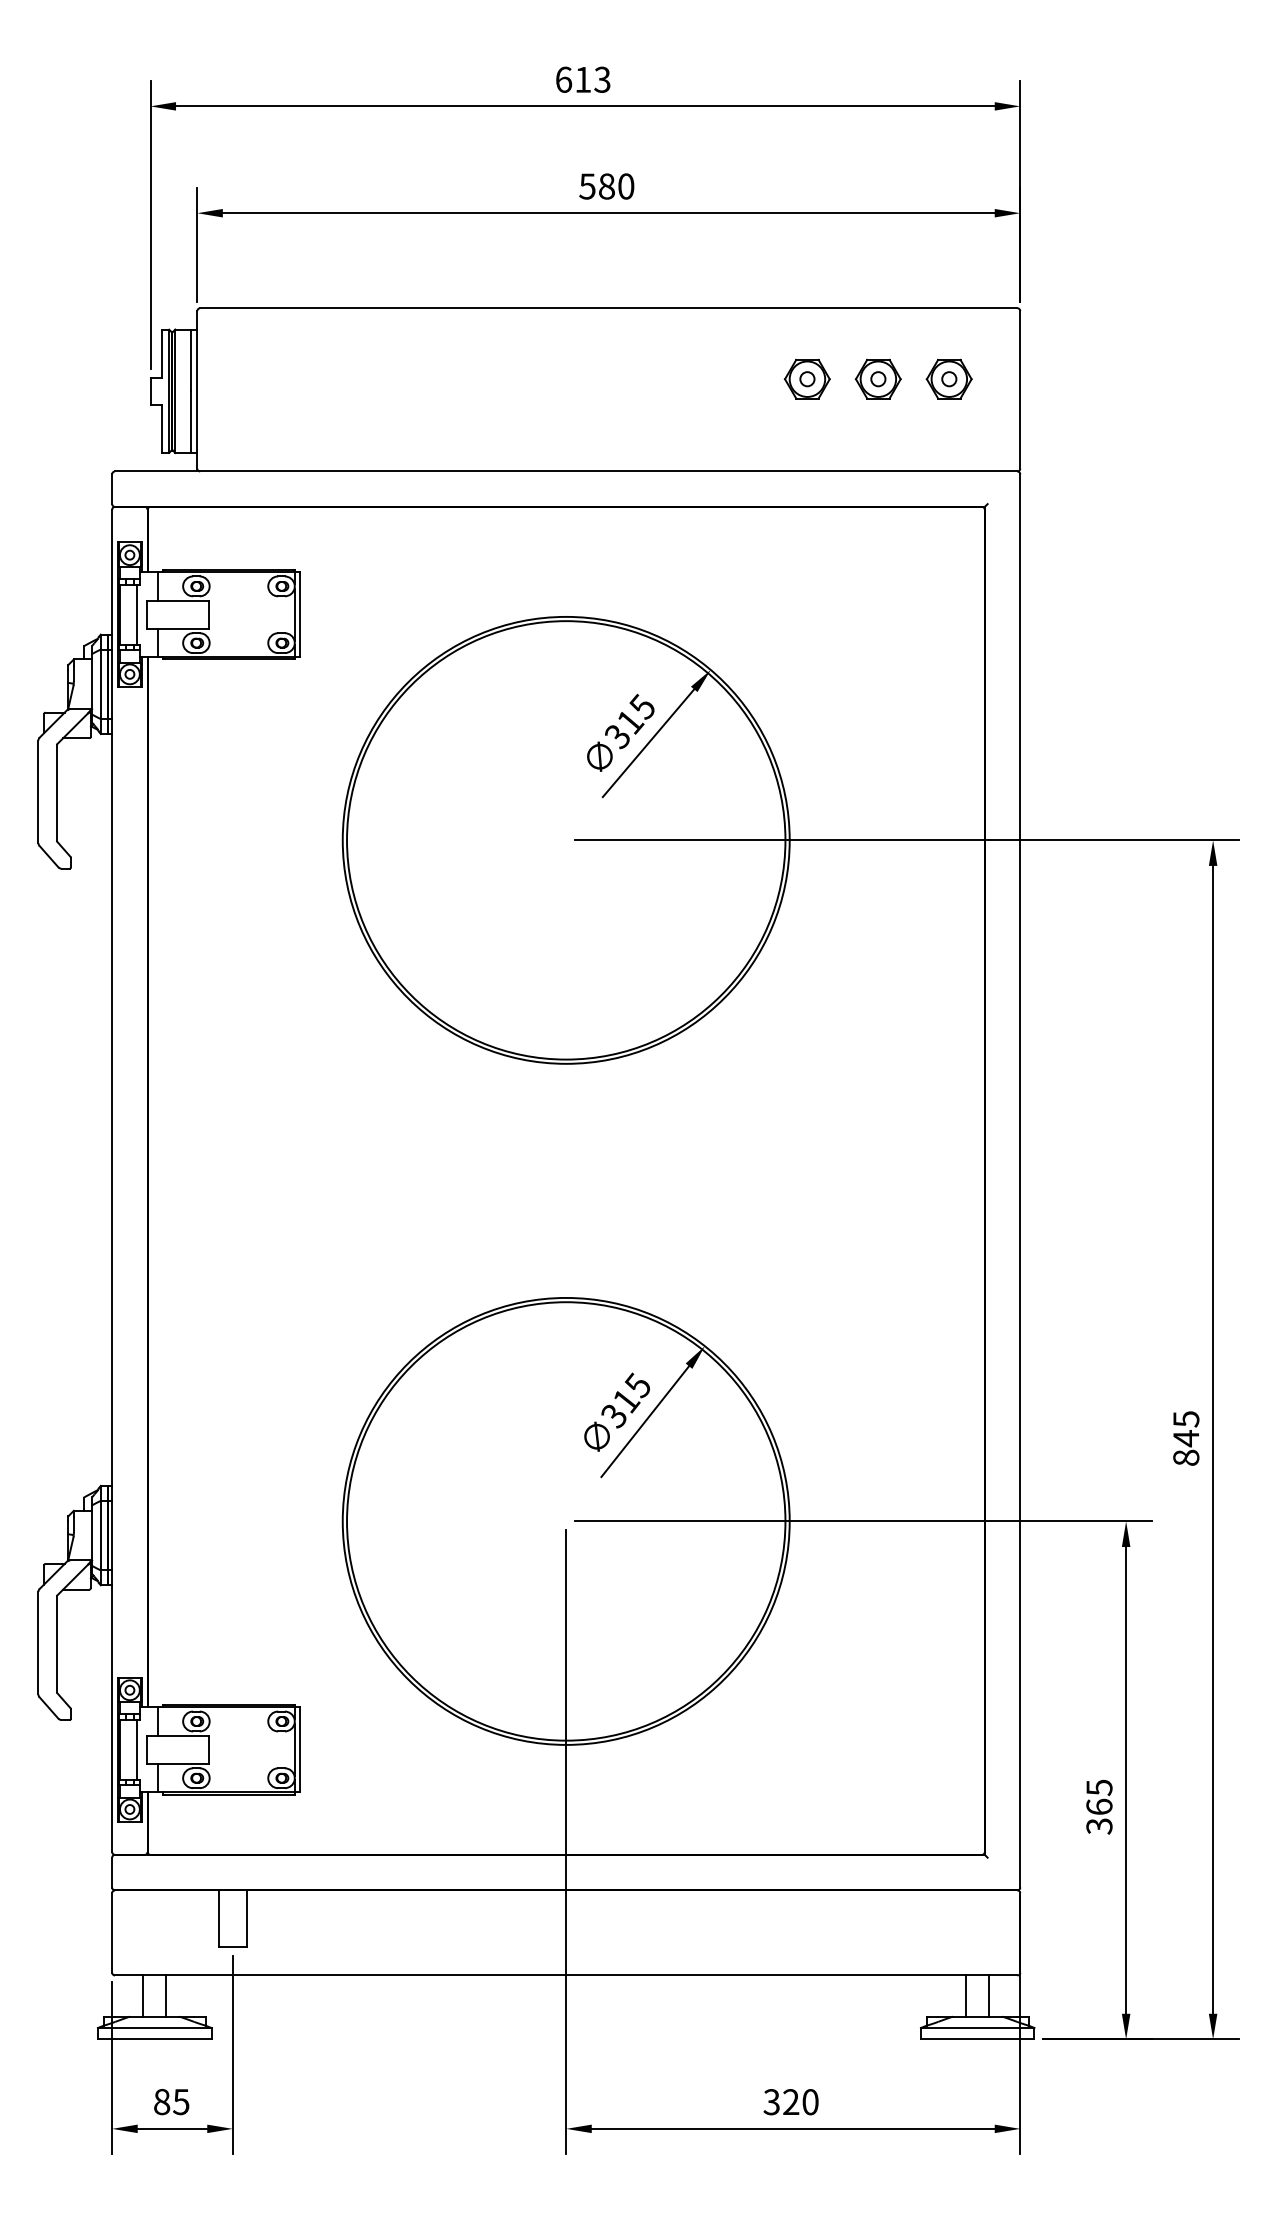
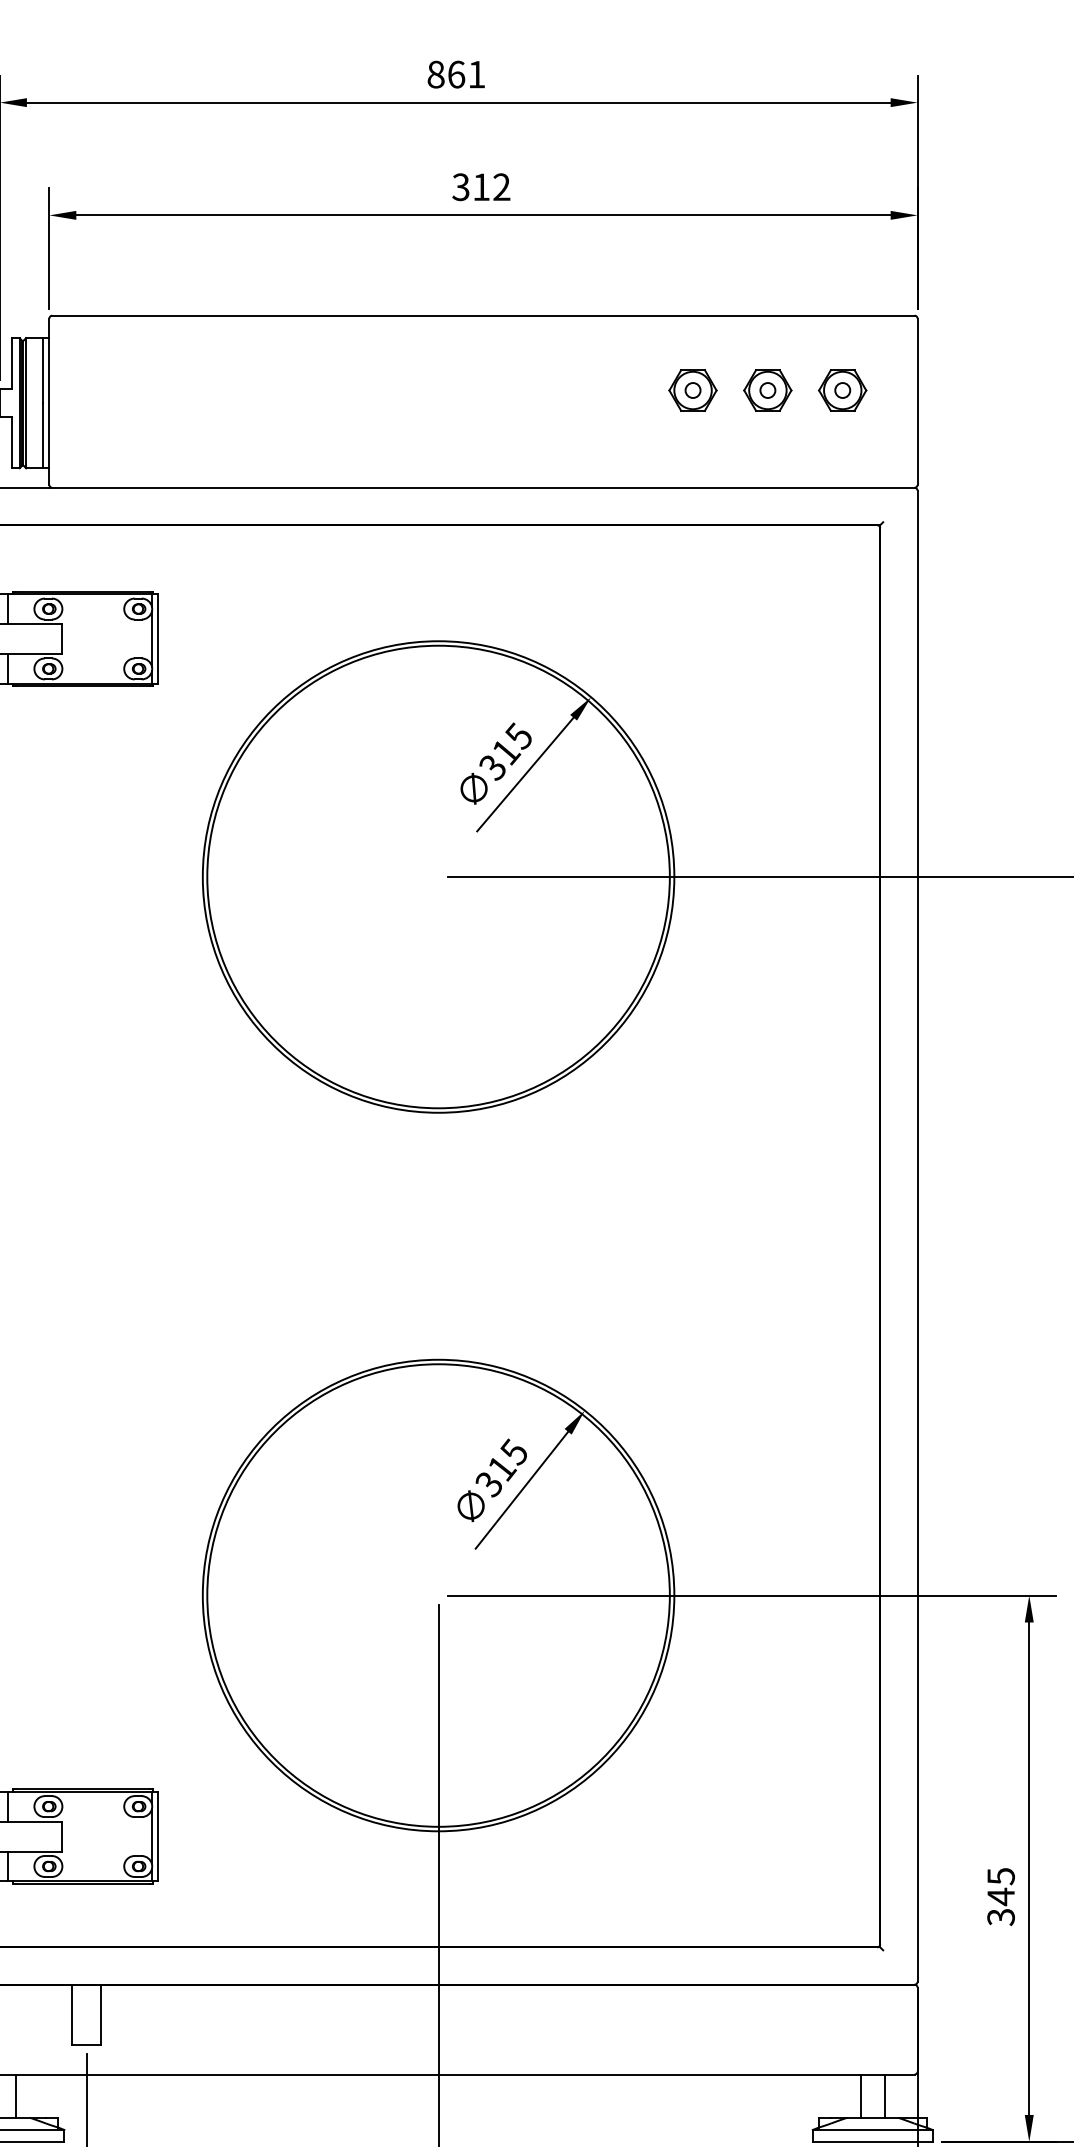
text: (583, 79) -> (456, 74), 613 -> 861
text: (606, 186) -> (481, 187), 580 -> 312
text: (1099, 1806) -> (1001, 1896), 365 -> 345

